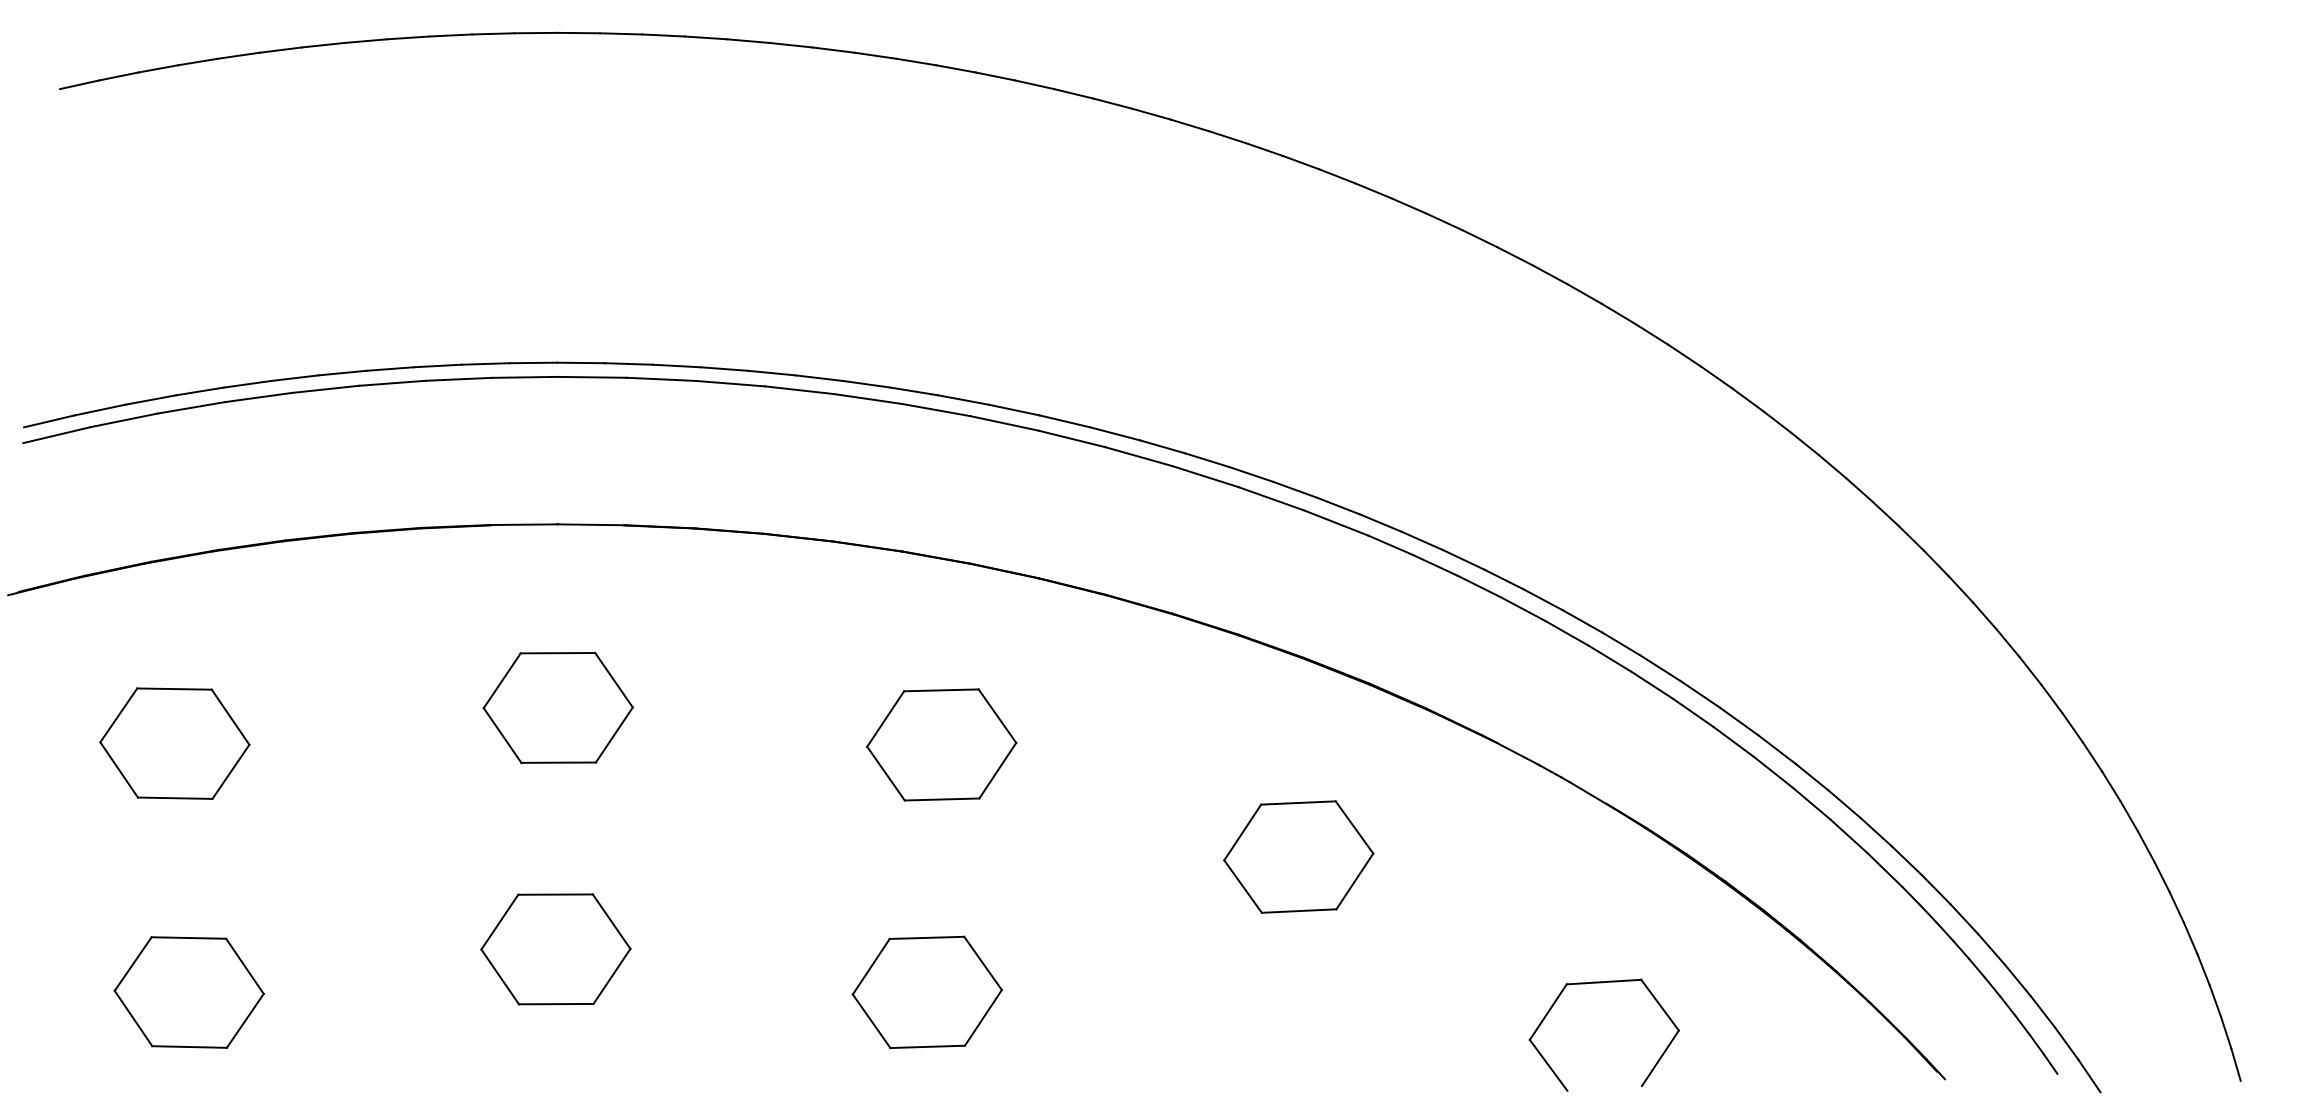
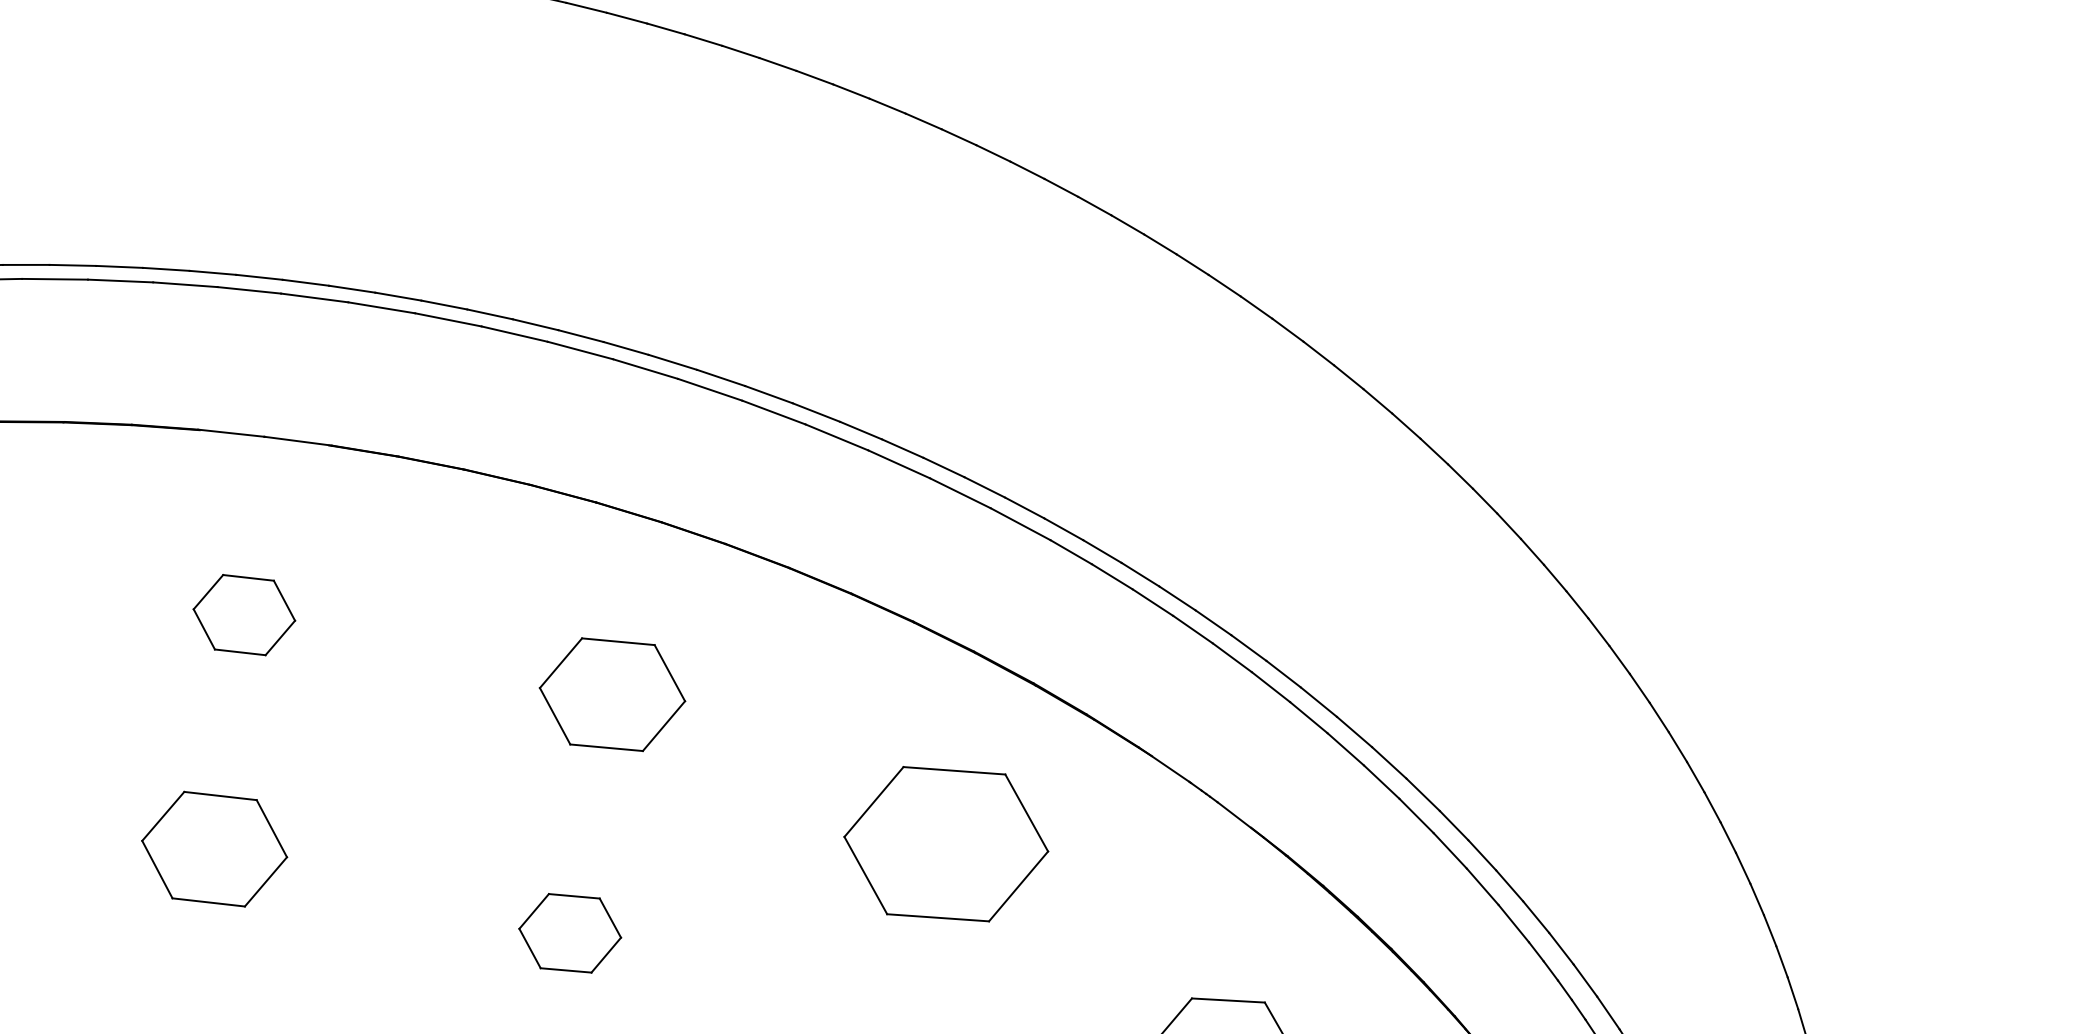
part: (557, 707) -> (243, 614), size x0.7
part: (1298, 856) -> (946, 843), size x1.4
part: (926, 992) -> (569, 933), size x0.7

